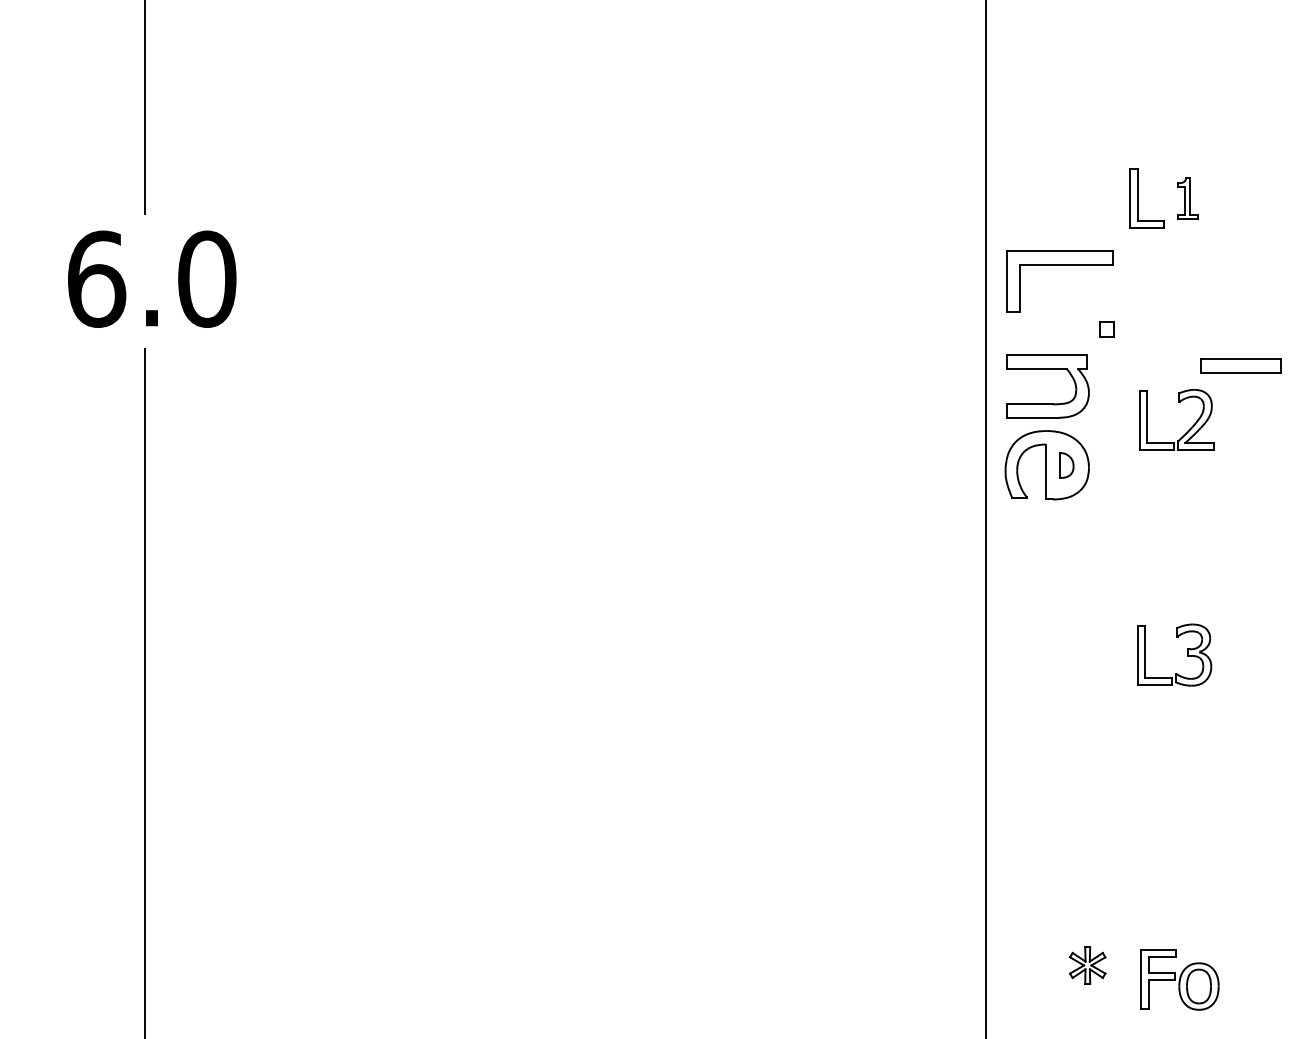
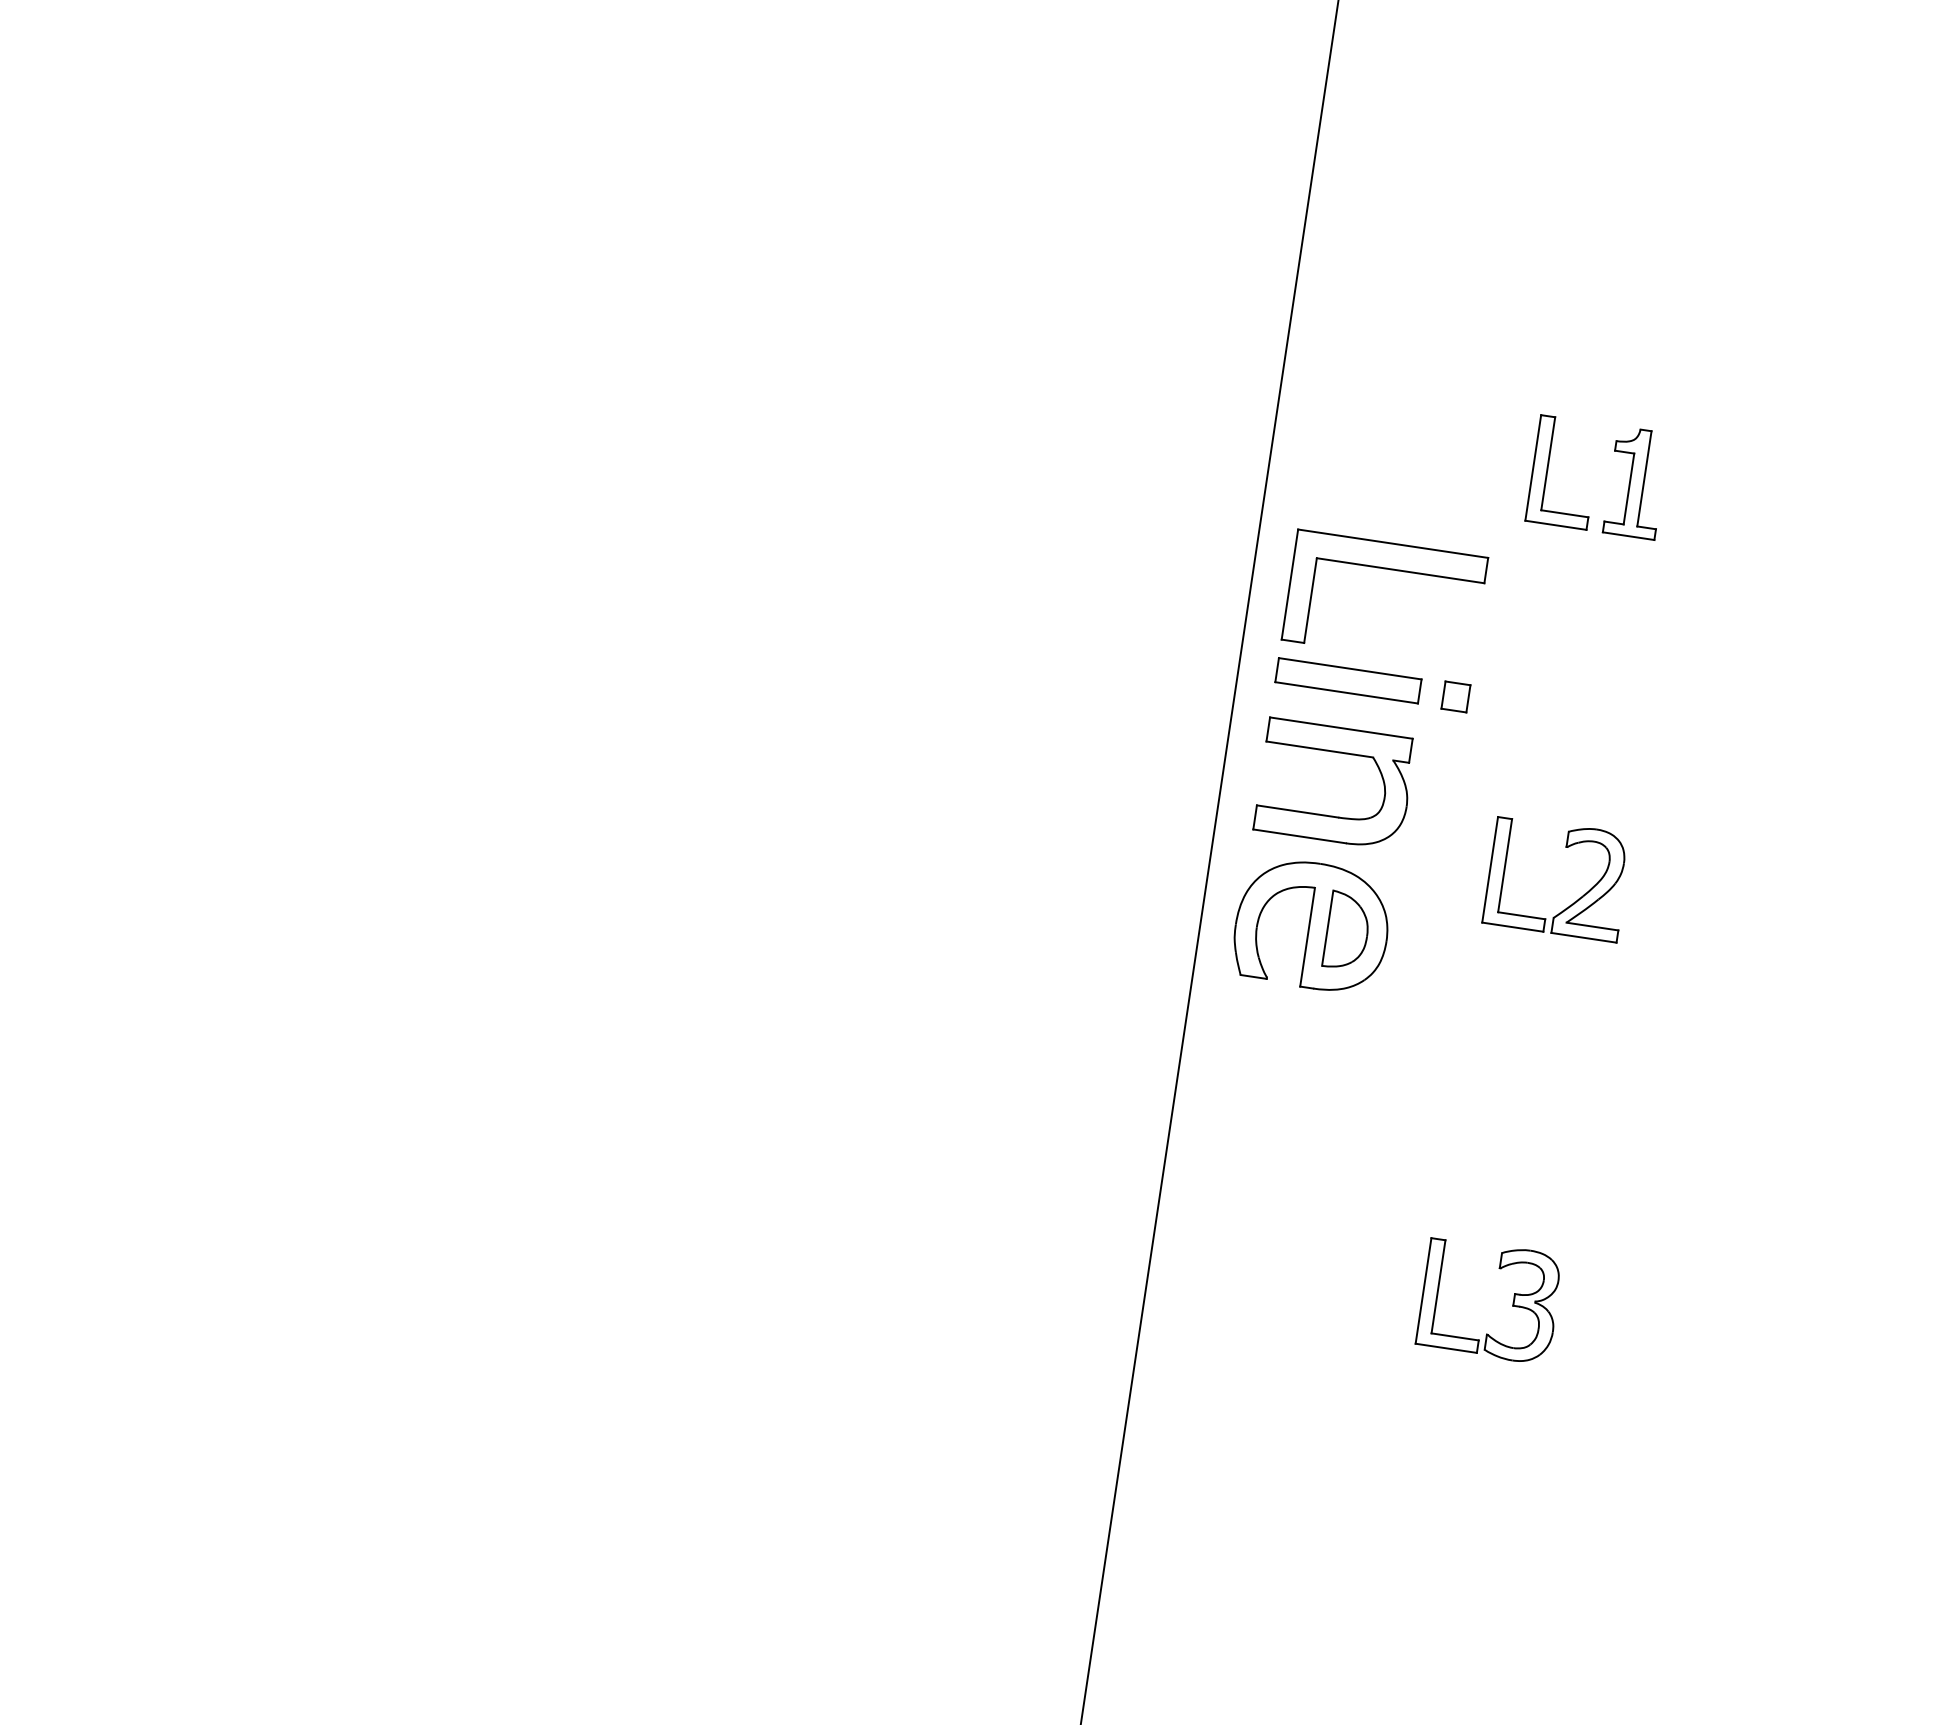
part: (1187, 198) -> (1635, 483), size x1.43
part: (1240, 365) -> (1347, 679), moved
part: (1066, 465) -> (1346, 931), size x1.67

